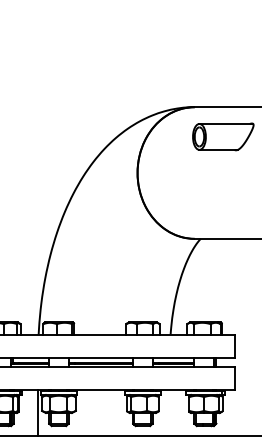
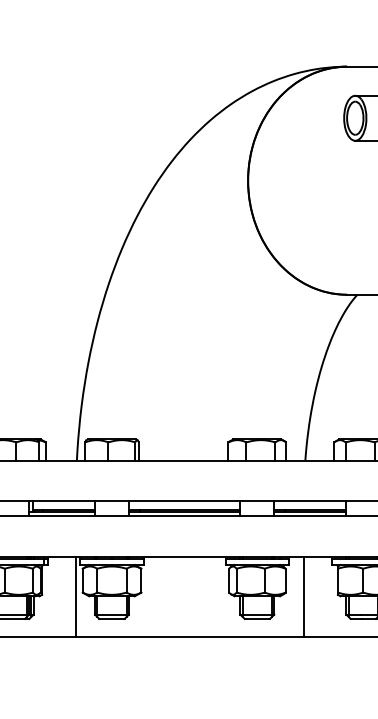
line: (169, 413) -> (303, 597), added

